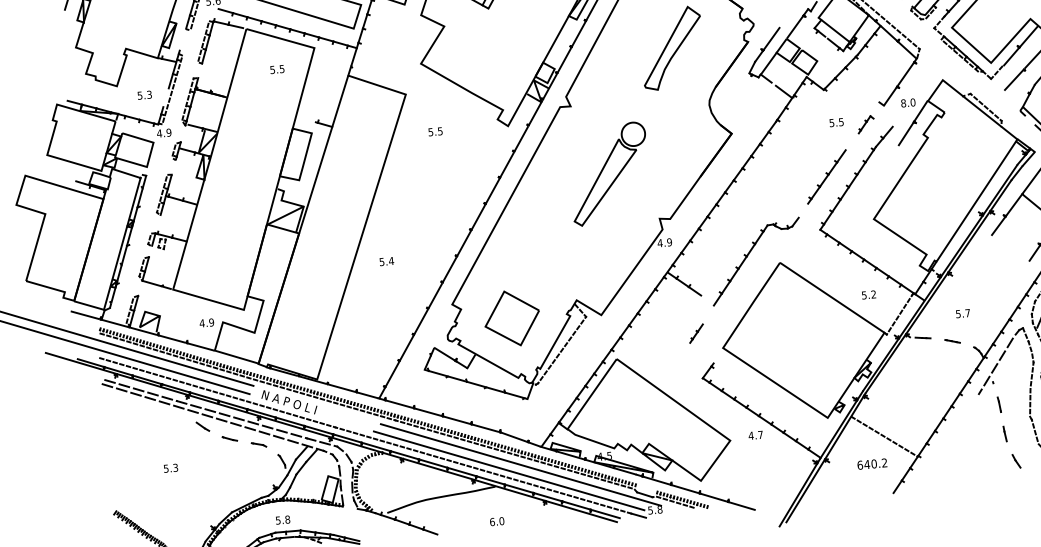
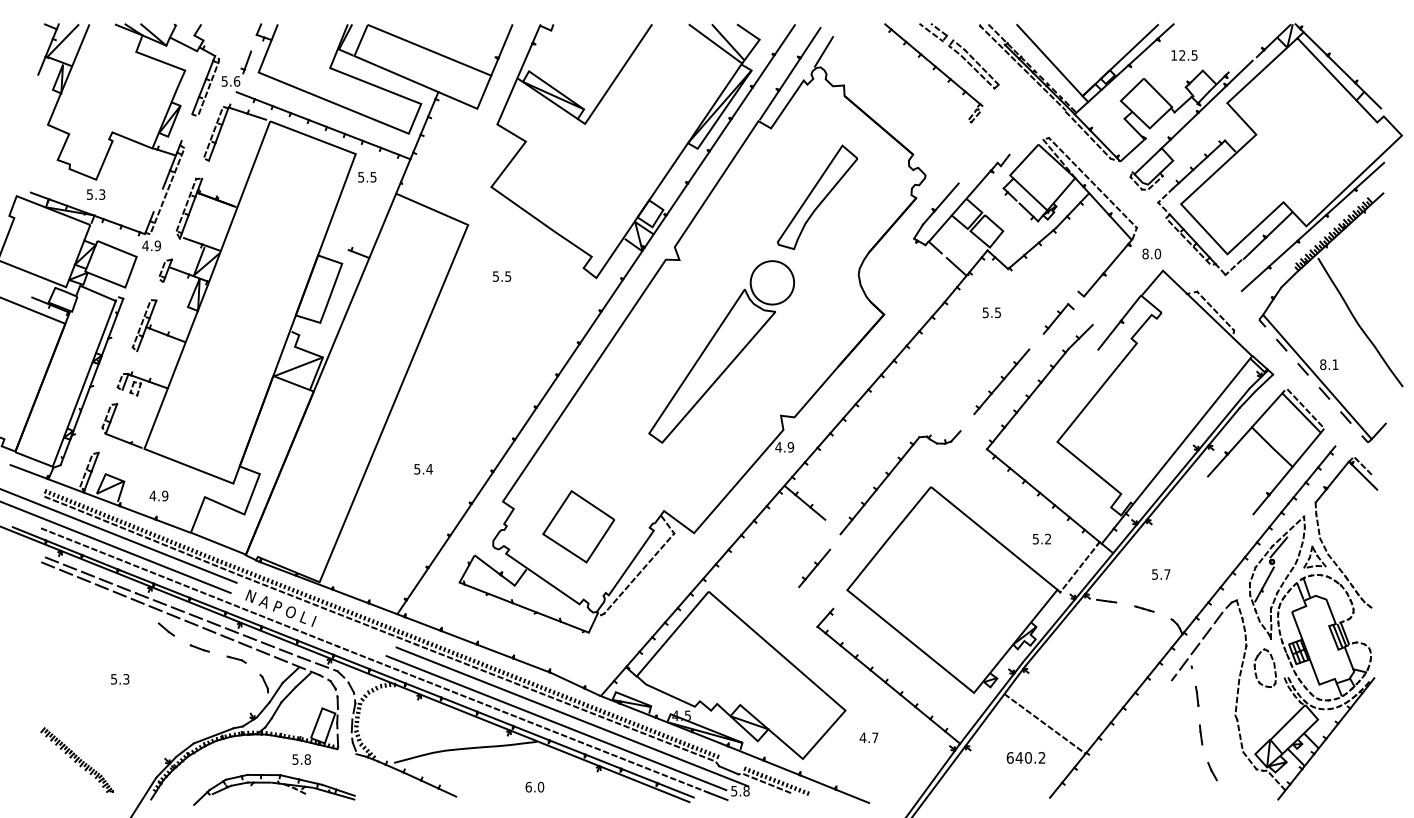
text: (277, 69) -> (367, 177), moved
text: (145, 95) -> (96, 194), moved
text: (908, 102) -> (1151, 253), moved
text: (836, 122) -> (991, 312), moved
part: (865, 124) -> (1058, 318), size x1.43
part: (609, 173) -> (721, 351), size x1.43
text: (386, 261) -> (423, 469), moved
text: (206, 322) -> (158, 495), moved
part: (696, 333) -> (814, 568), size x1.67
text: (755, 435) -> (868, 737), moved
text: (282, 520) -> (301, 759), moved

